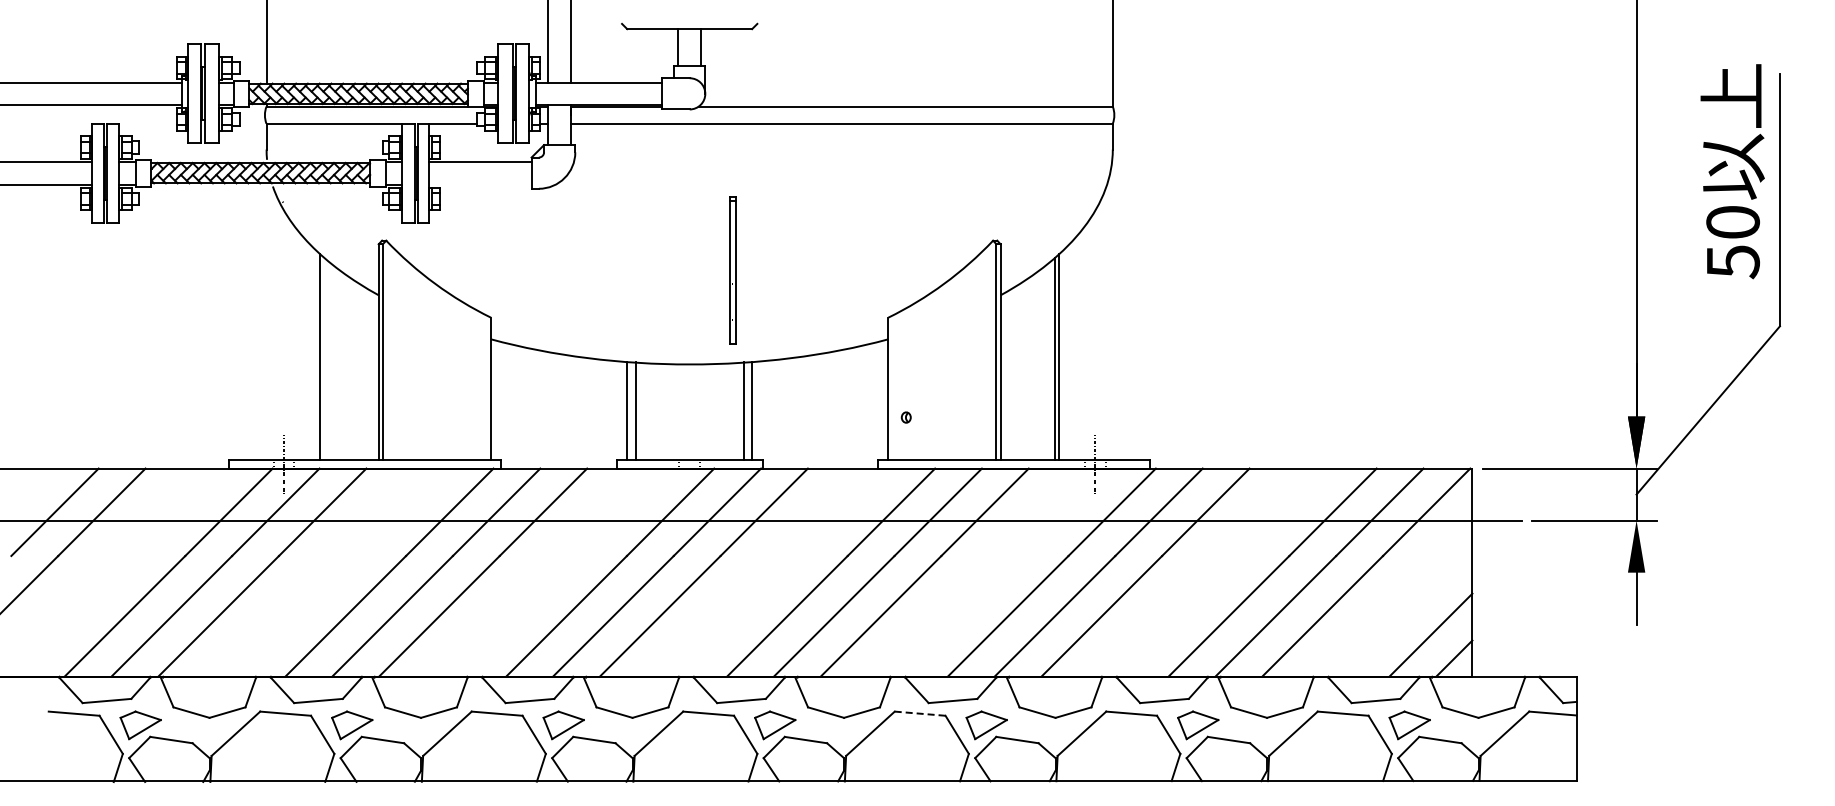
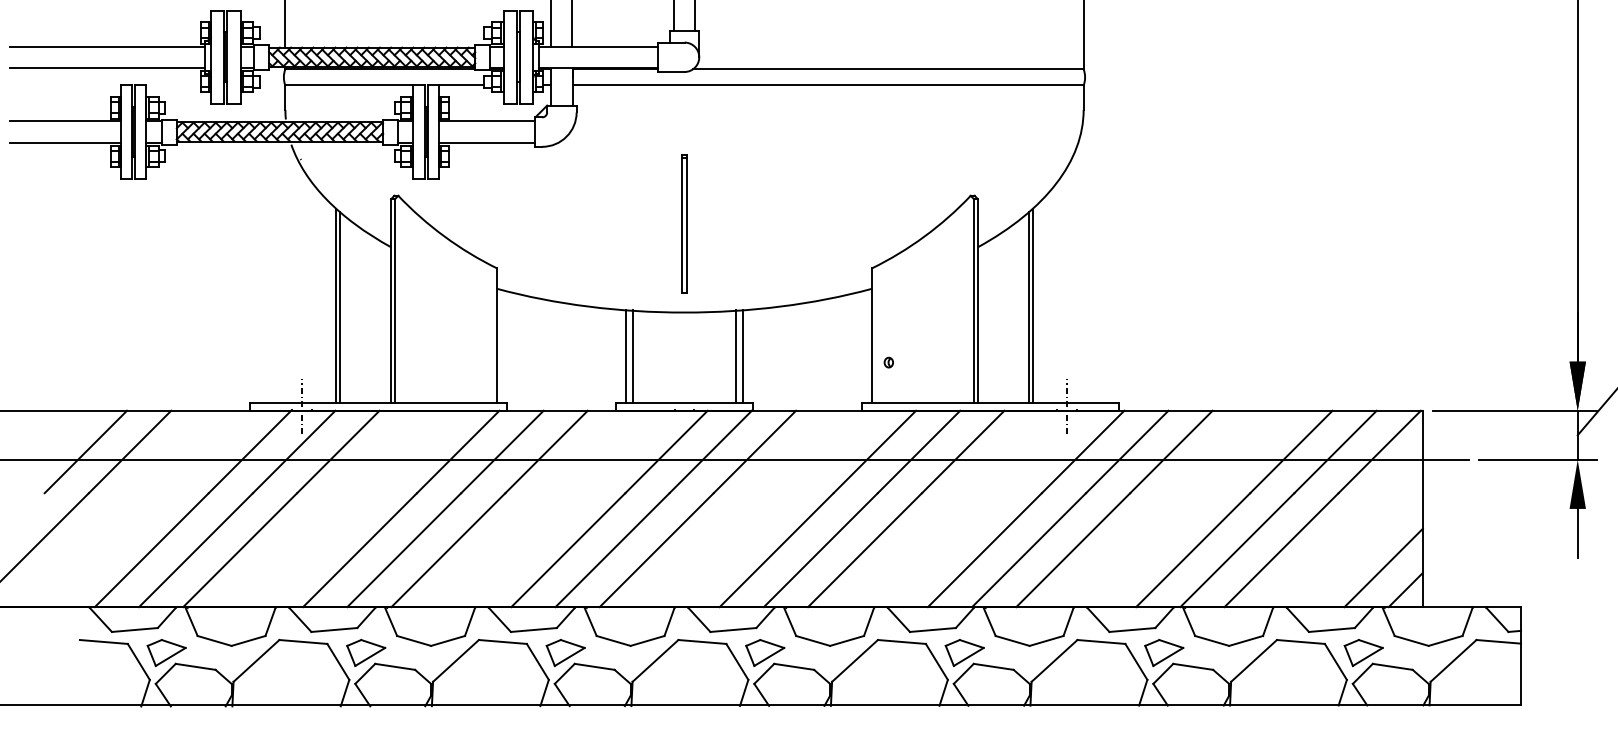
line: (480, 184) -> (487, 142), added
part: (732, 270) -> (684, 223), moved
line: (324, 359) -> (340, 307), added
line: (919, 713) -> (901, 641), dashed -> solid

